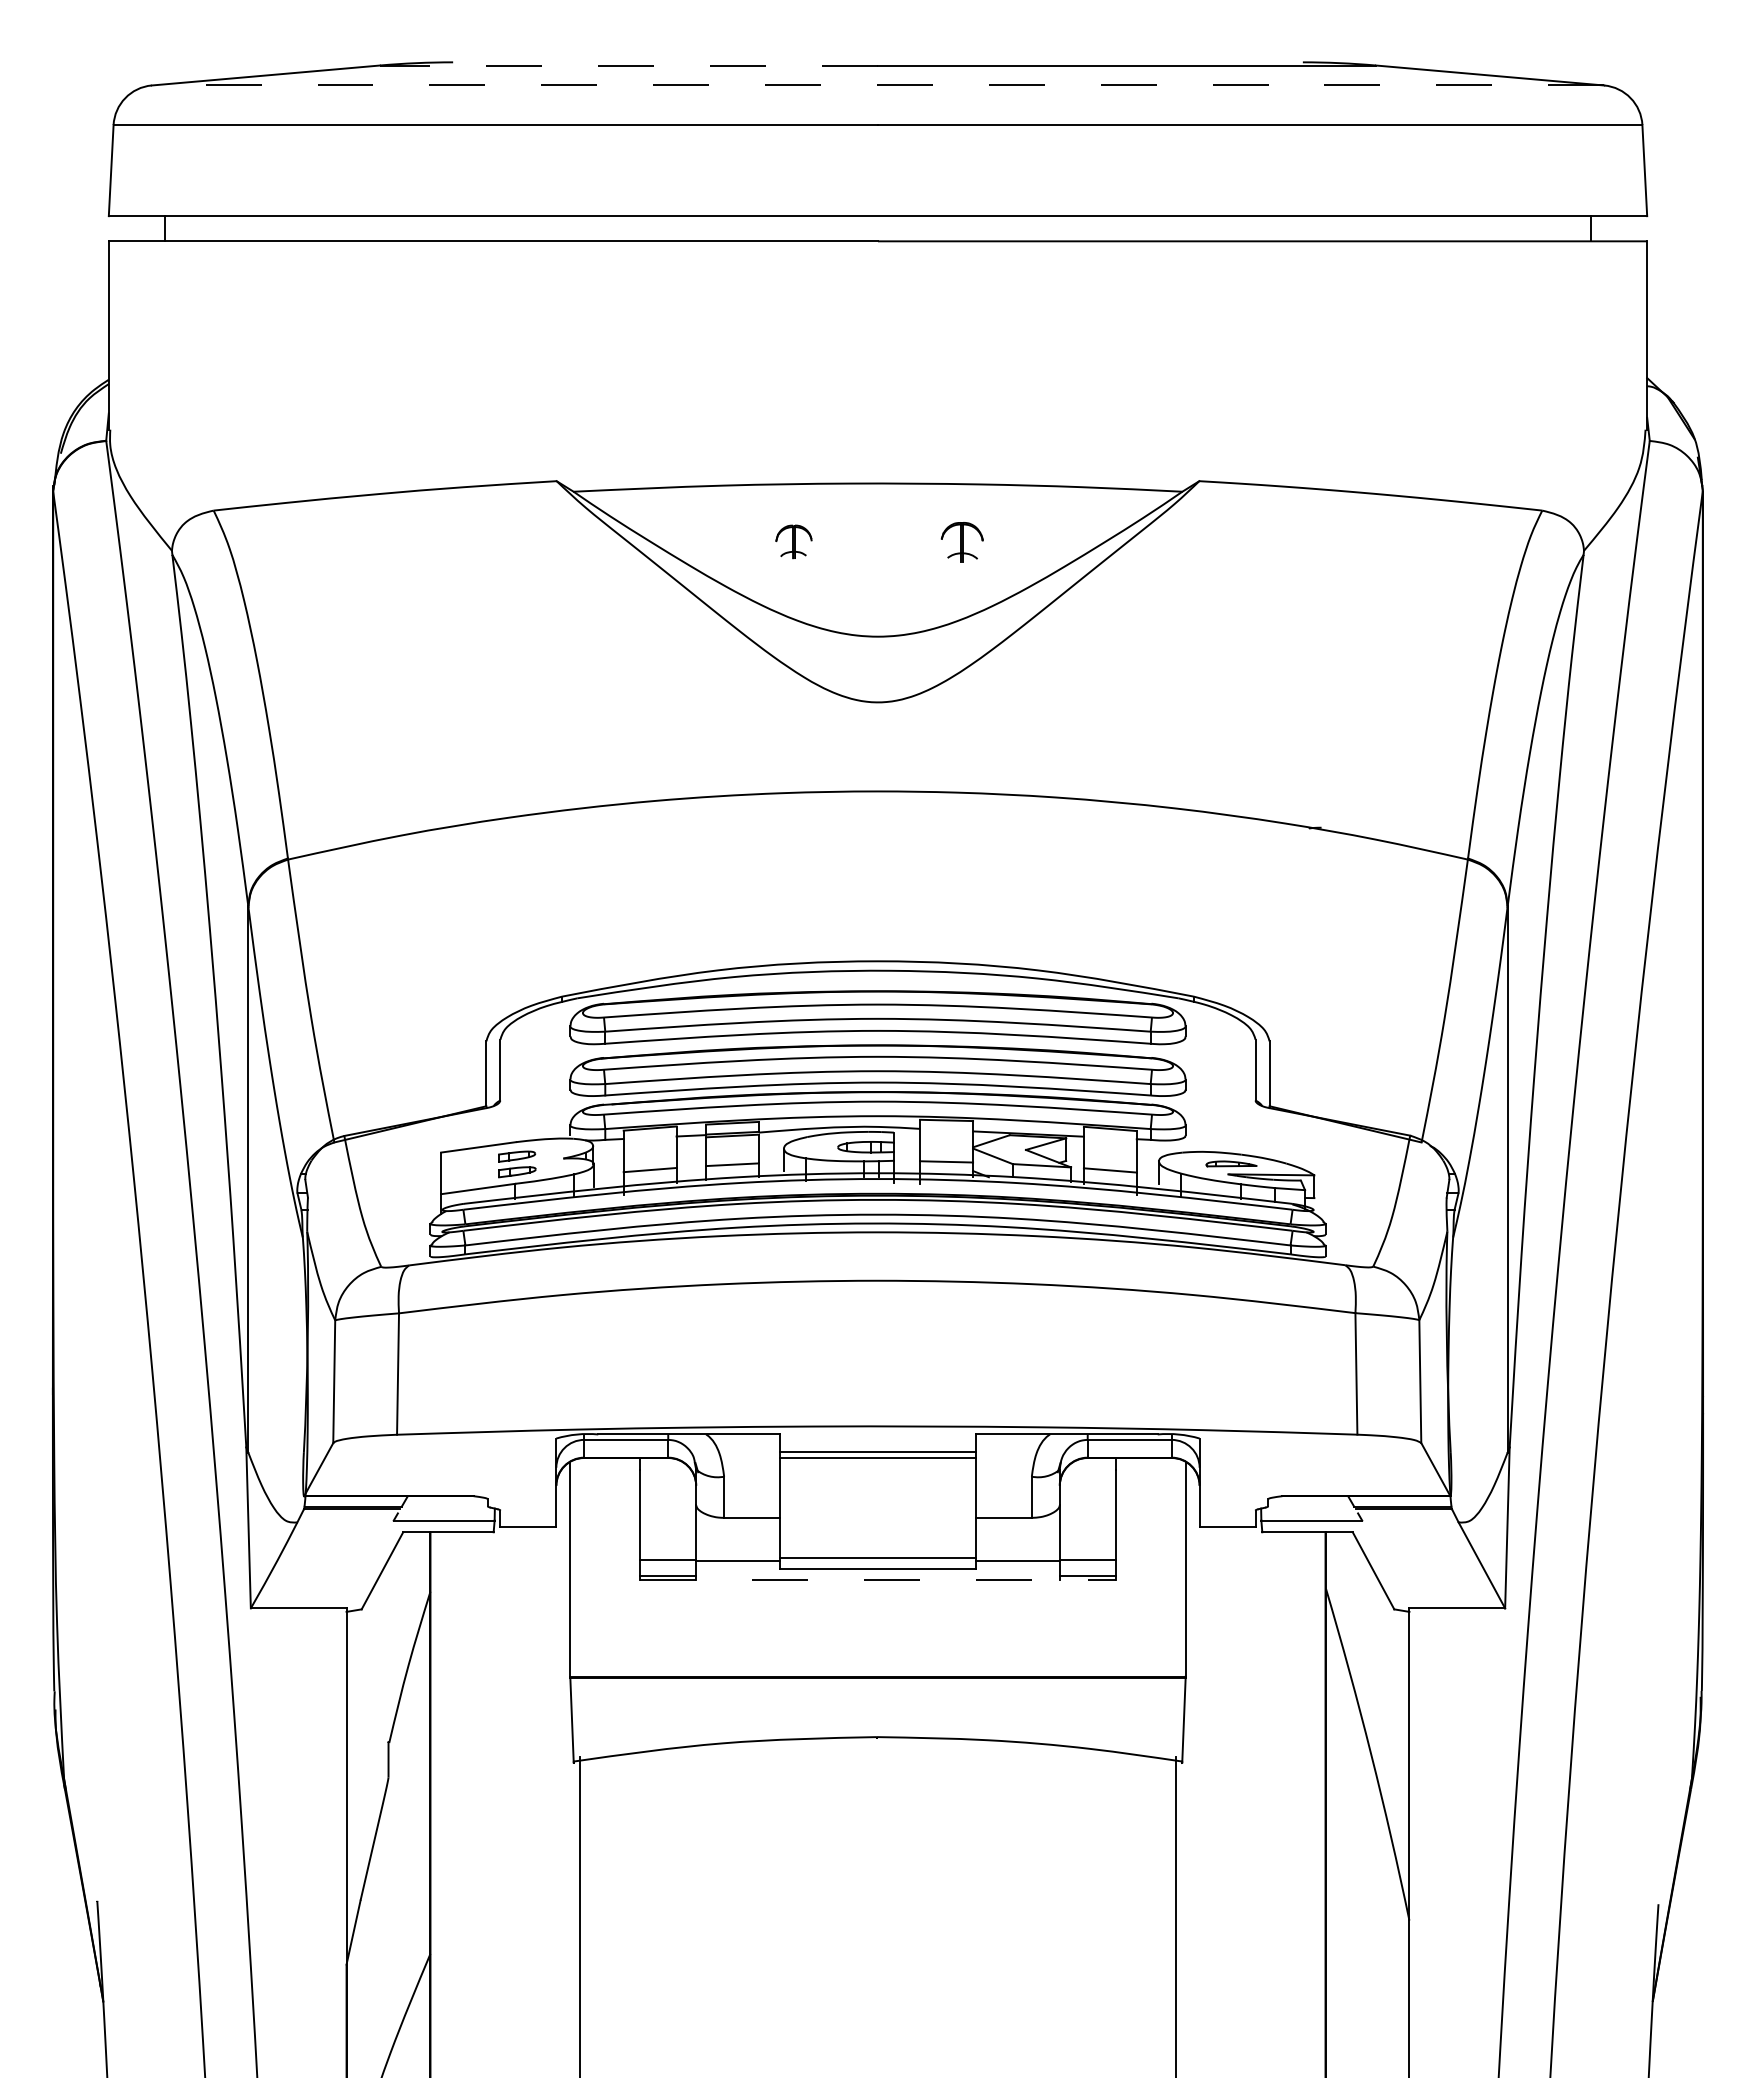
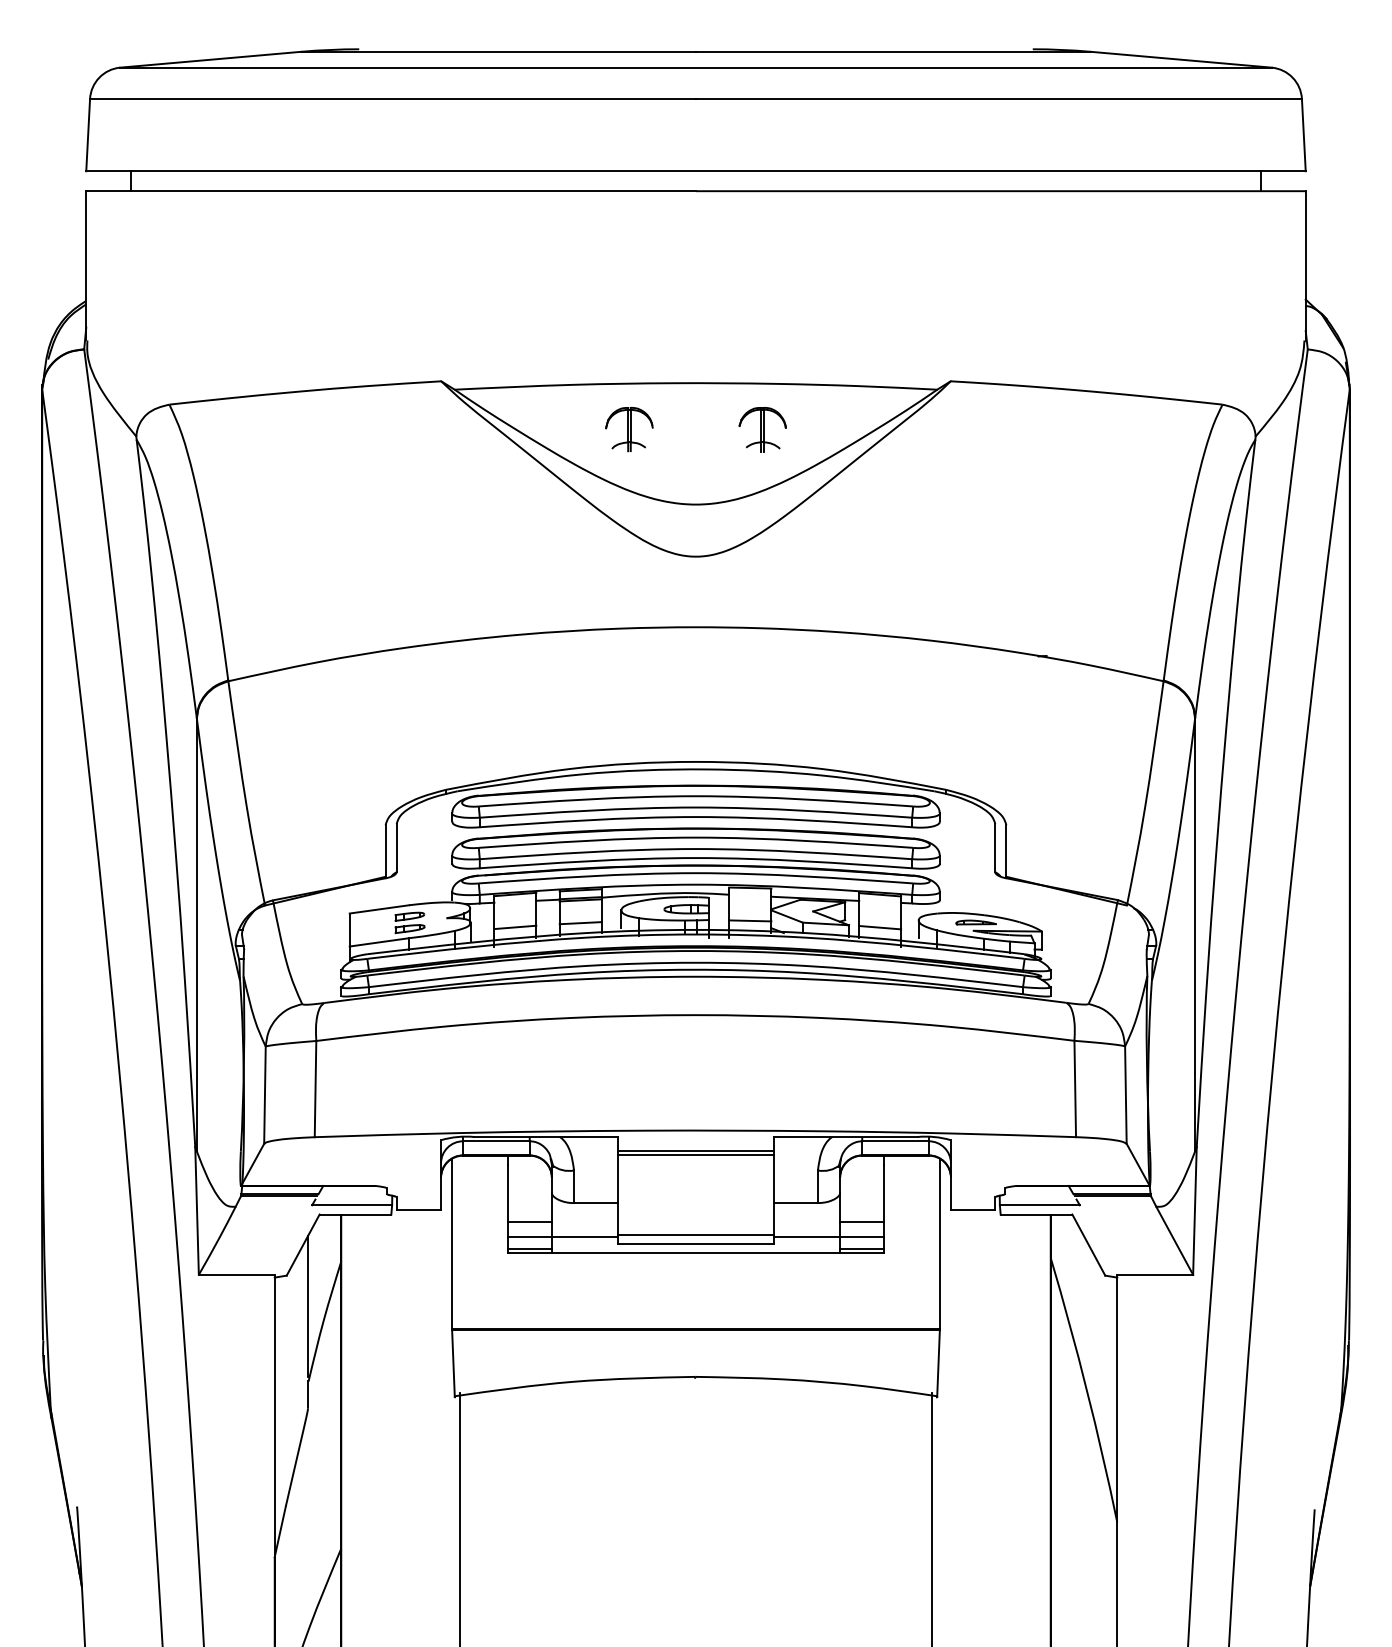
line: (628, 65) -> (498, 51), dashed -> solid
line: (877, 85) -> (695, 67), dashed -> solid
part: (793, 541) -> (629, 429), size x1.67
part: (962, 541) -> (762, 429), size x1.43
line: (668, 1541) -> (529, 1221), added
line: (1087, 1541) -> (862, 1221), added
line: (878, 1580) -> (696, 1252), dashed -> solid
line: (388, 1648) -> (307, 1306), added

